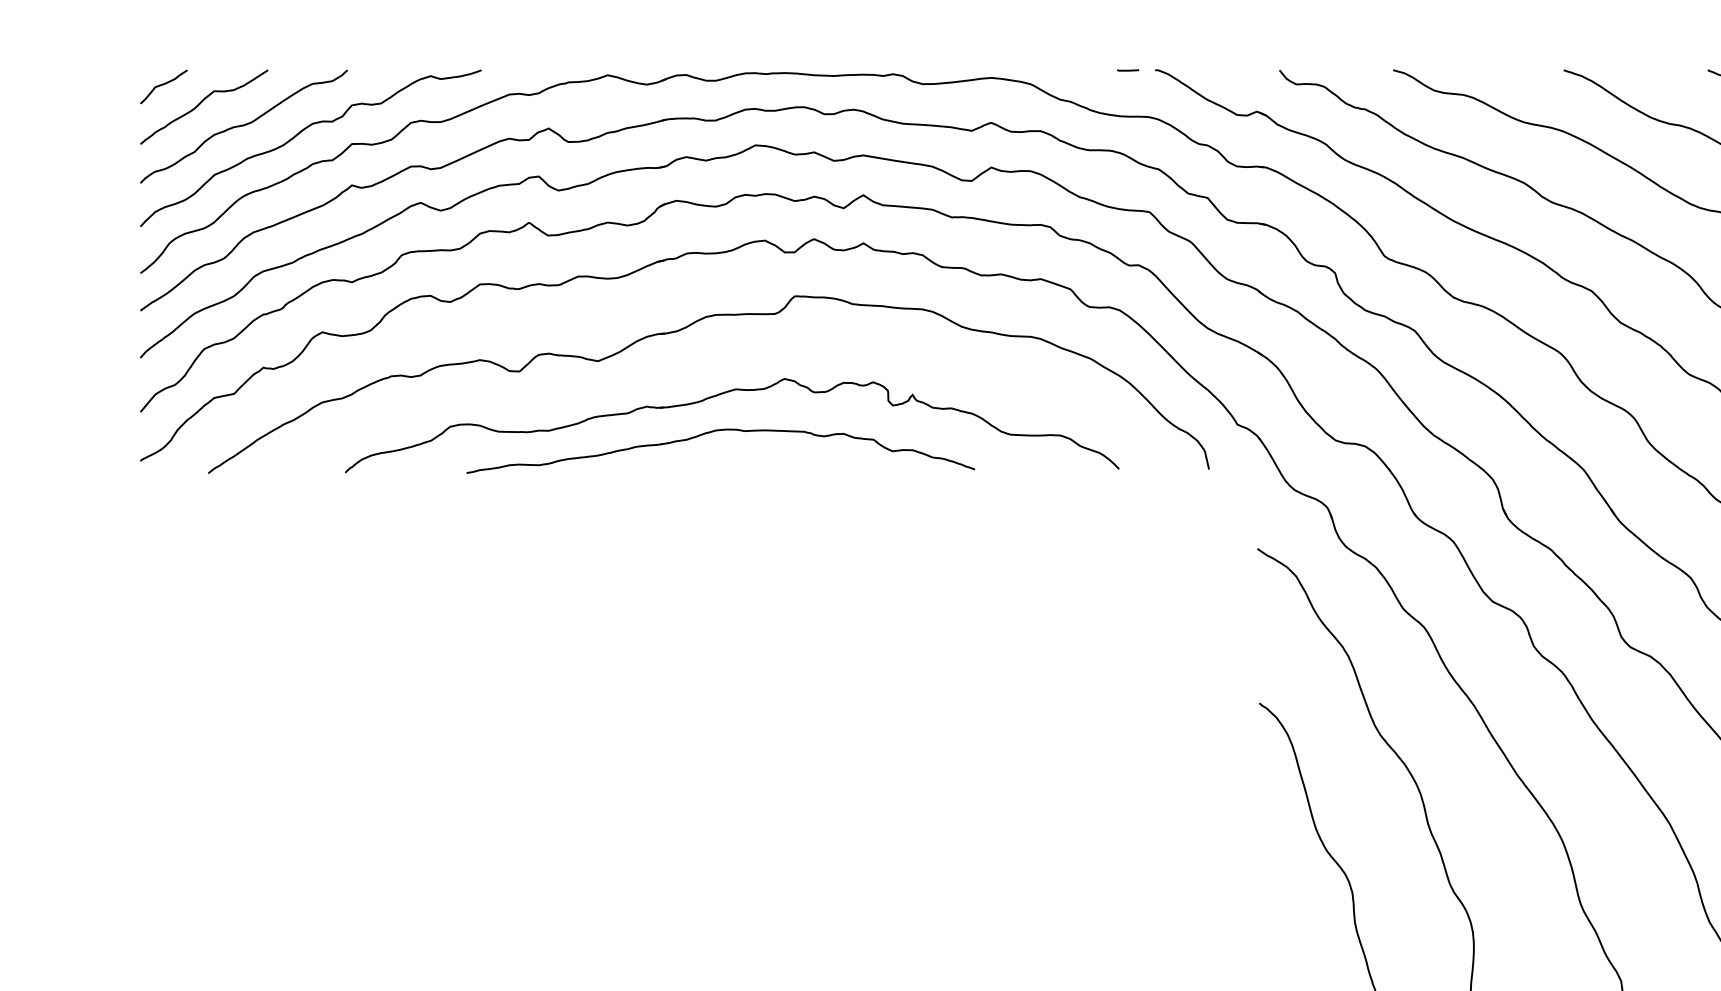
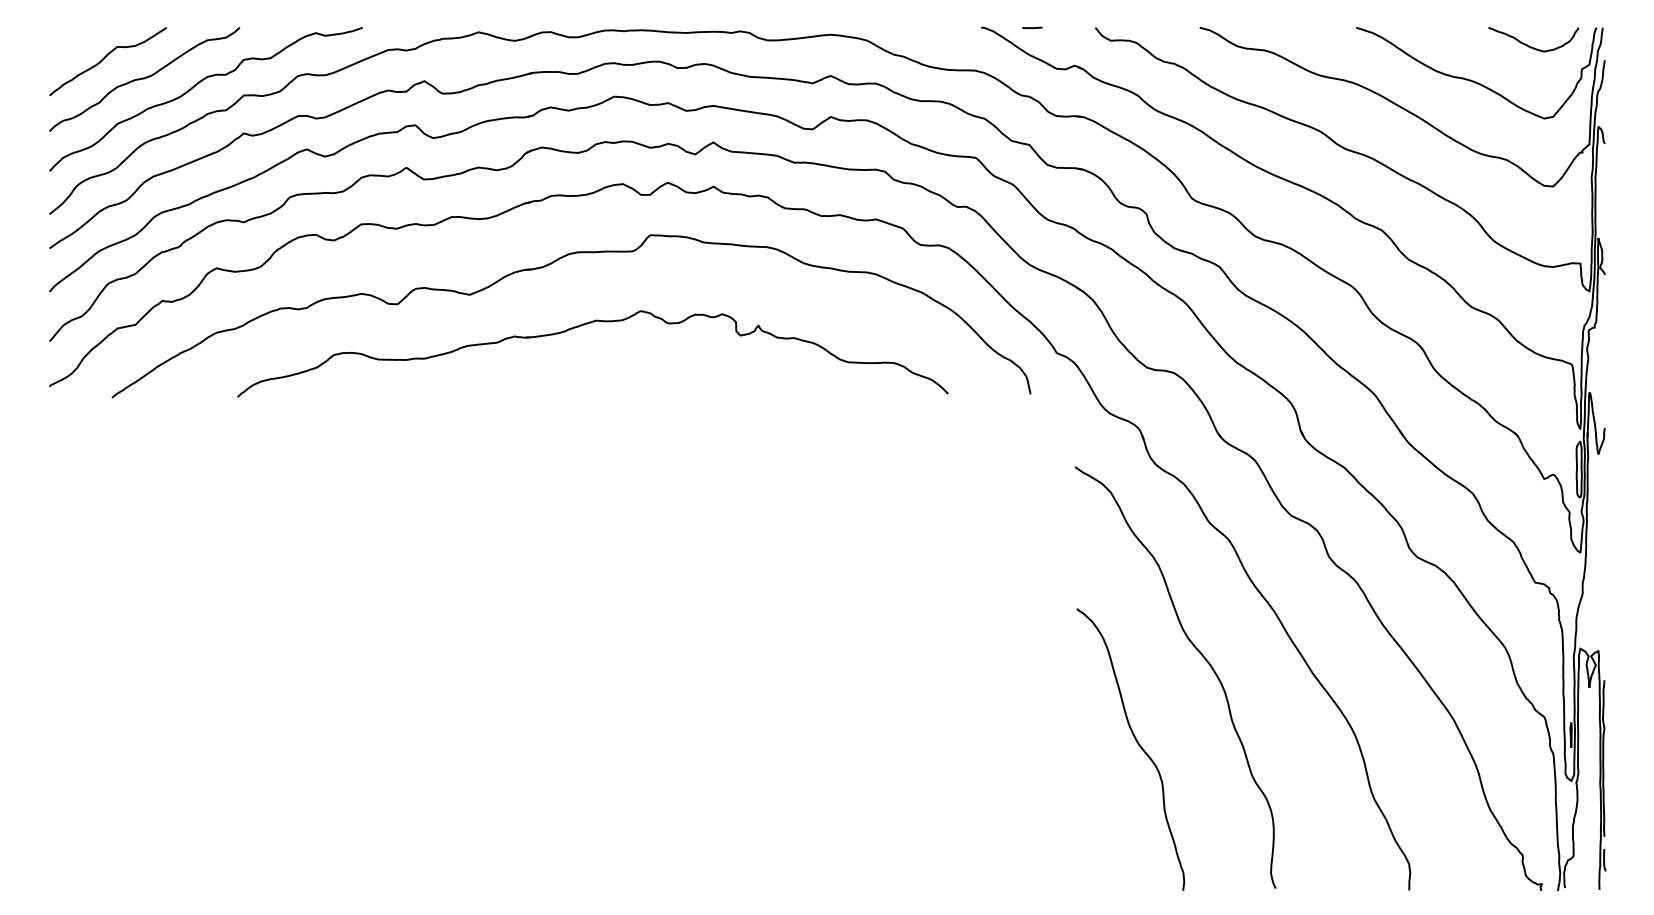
line: (1128, 70) -> (1032, 27), moved
curve: (164, 85) -> (71, 41), removed
part: (718, 431) -> (580, 359), removed

